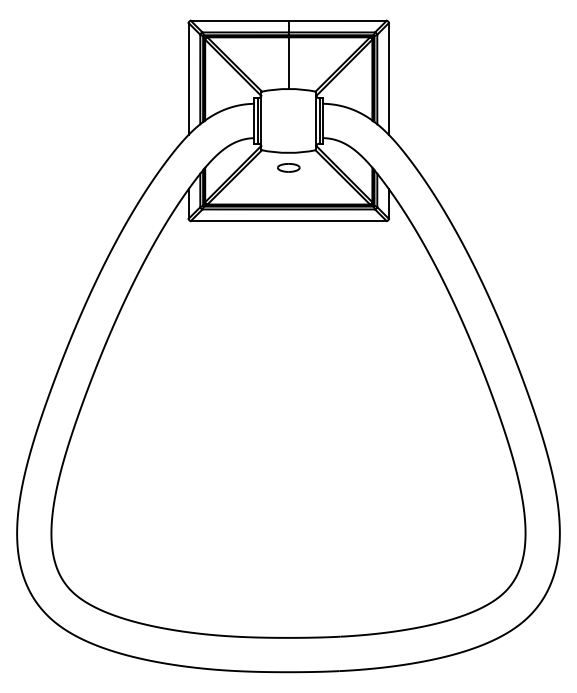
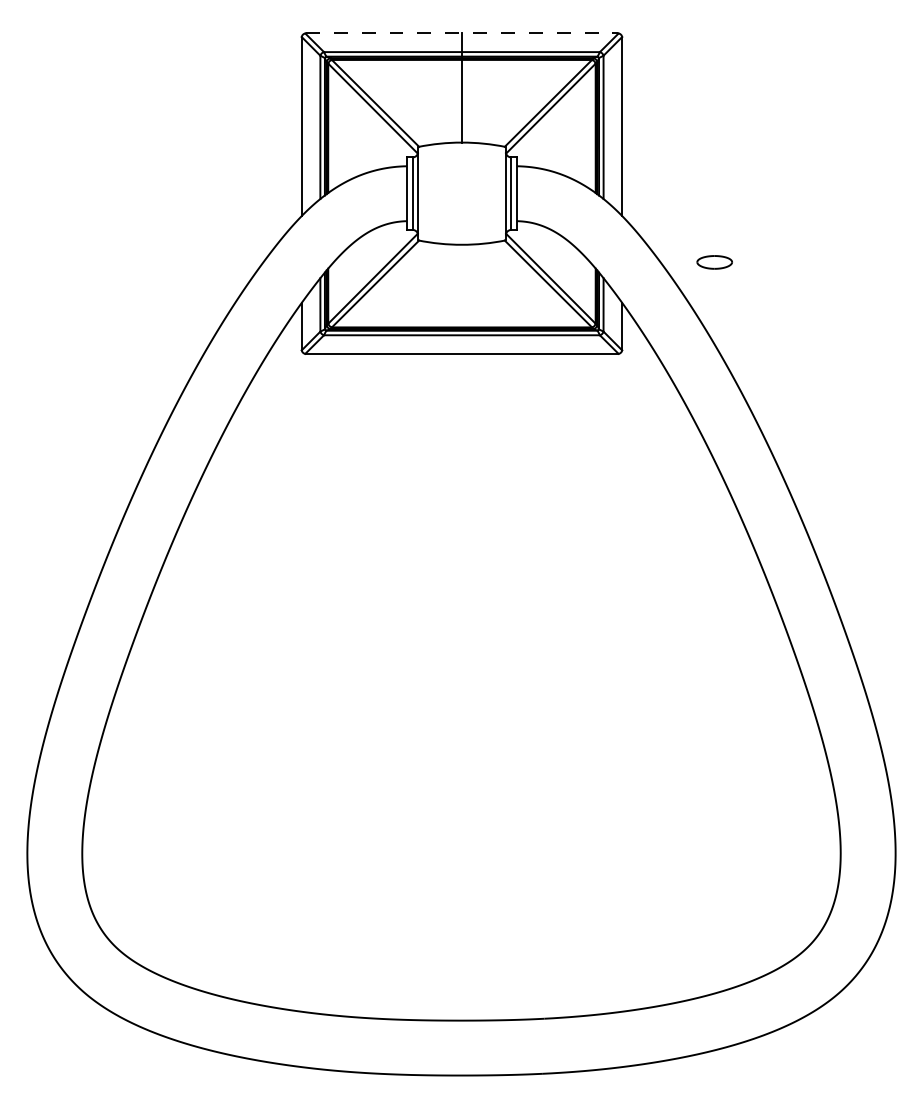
line: (288, 20) -> (461, 32), solid -> dashed
part: (288, 167) -> (714, 261), moved

